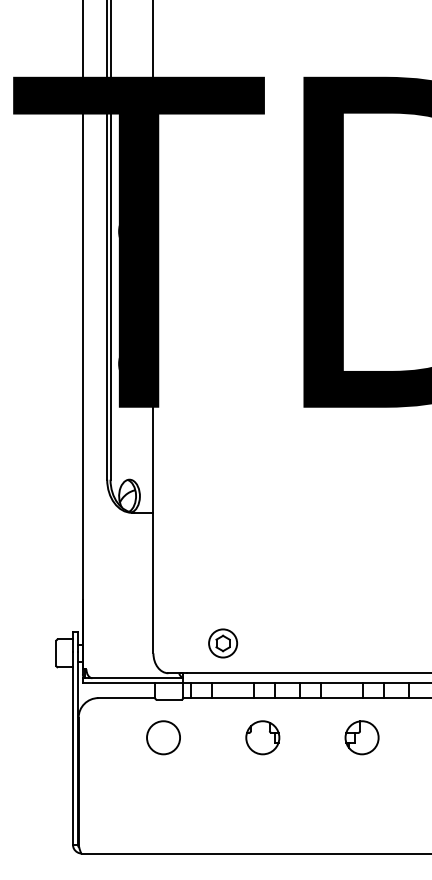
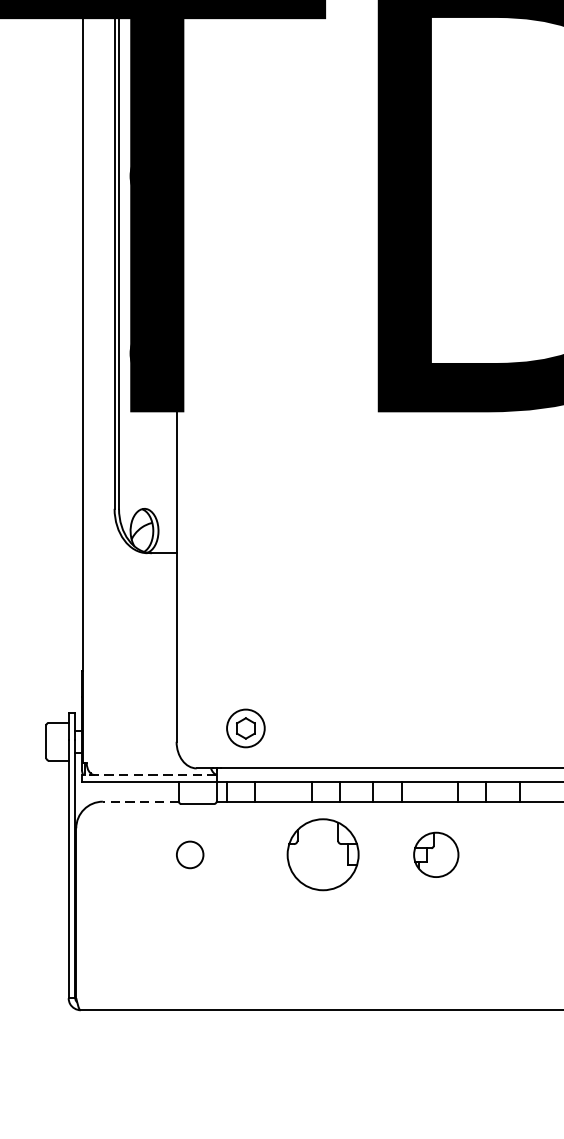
part: (223, 643) -> (246, 728), moved
line: (132, 678) -> (148, 775), solid -> dashed
line: (126, 698) -> (140, 802), solid -> dashed
circle: (163, 737) -> (190, 854), size x0.6
part: (262, 737) -> (322, 854), size x1.6
part: (361, 737) -> (435, 854), moved

